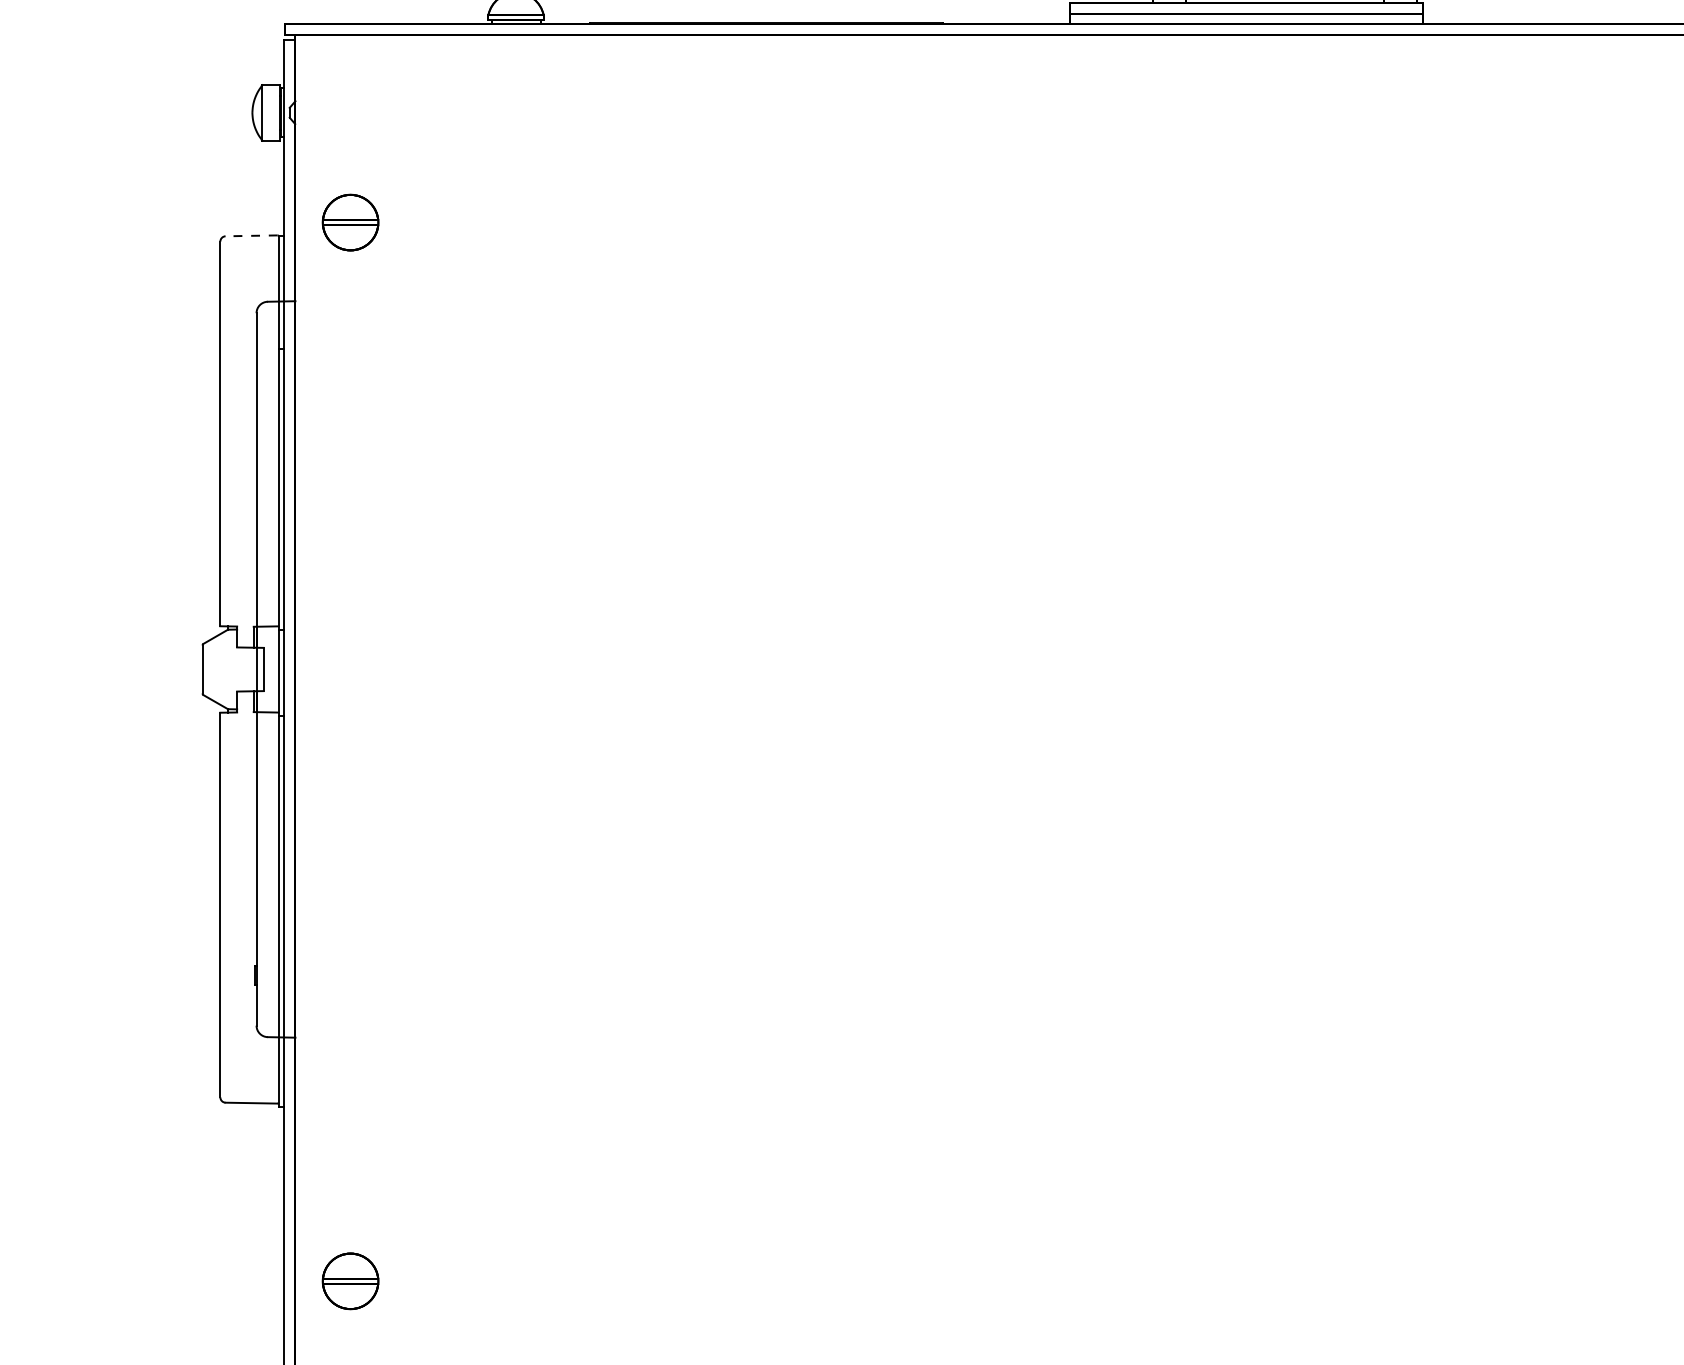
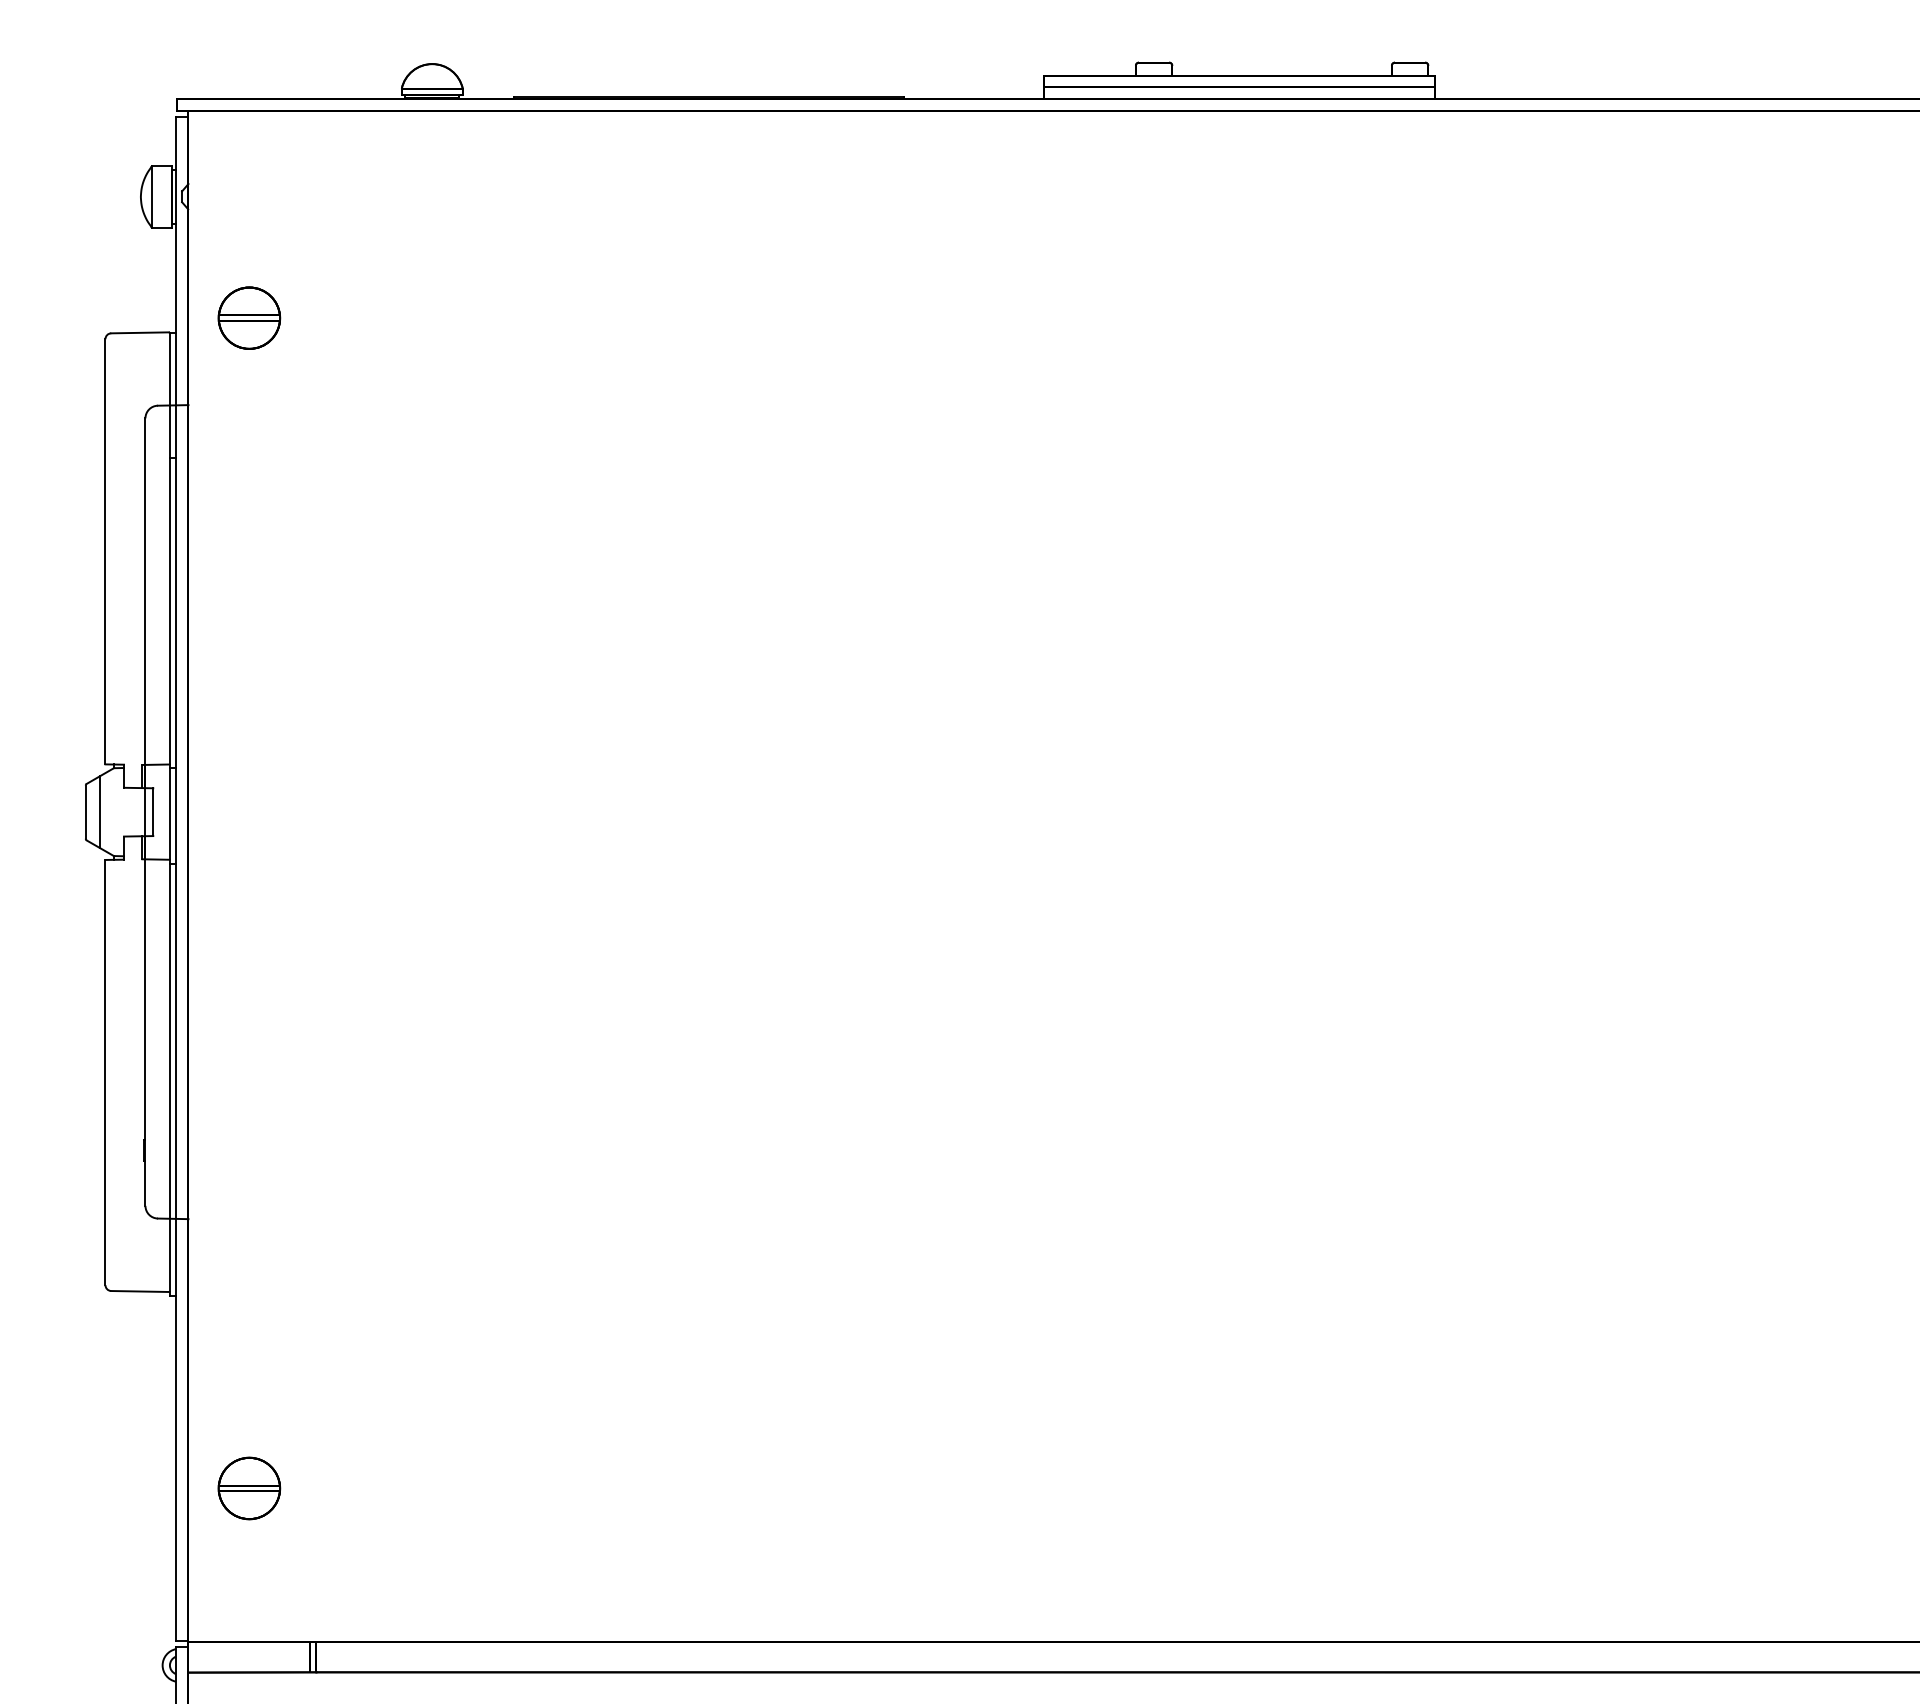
line: (252, 235) -> (140, 332), dashed -> solid
line: (214, 669) -> (99, 812), added

